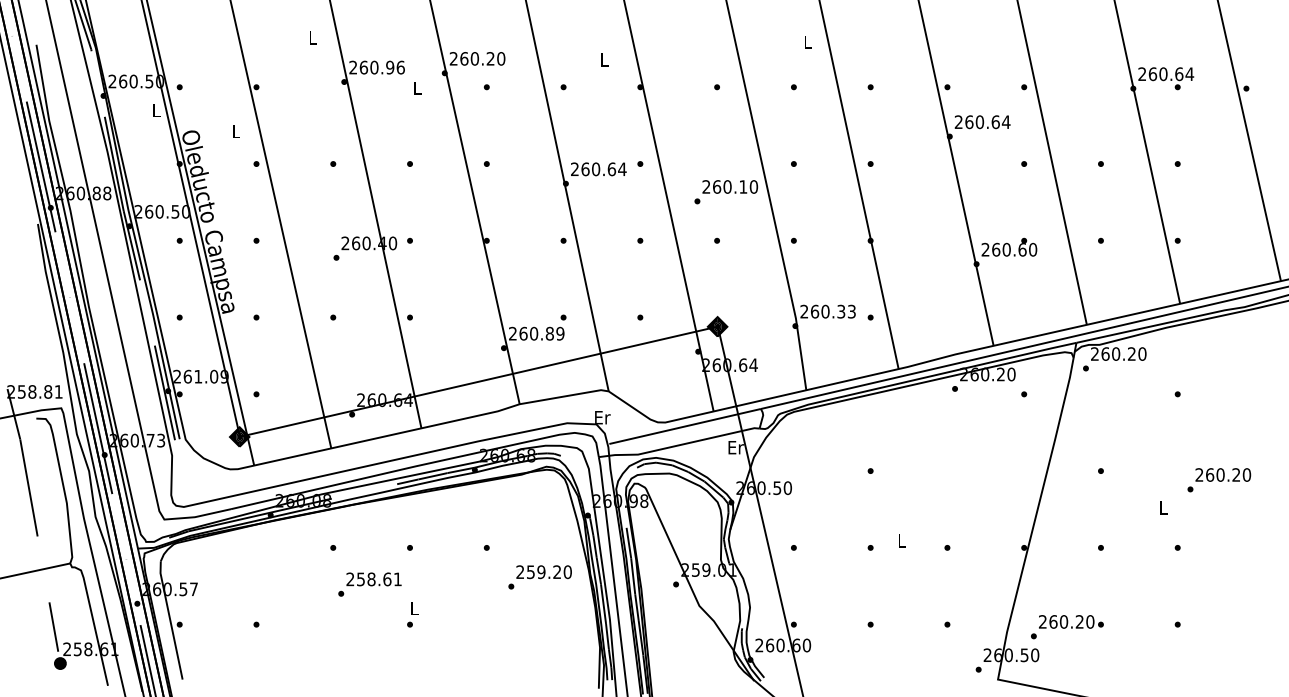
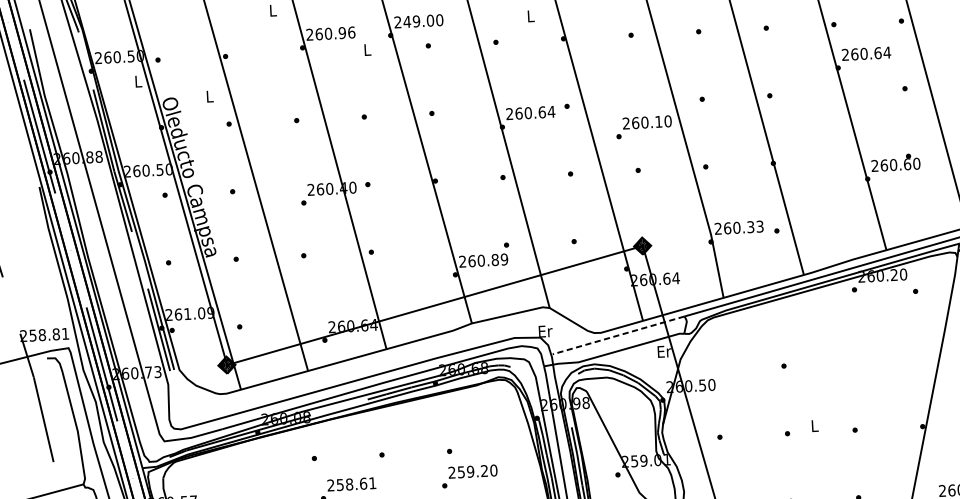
text: (477, 58) -> (418, 21), 260.20 -> 249.00
line: (685, 426) -> (618, 335), solid -> dashed
text: (539, 577) -> (469, 476), moved

